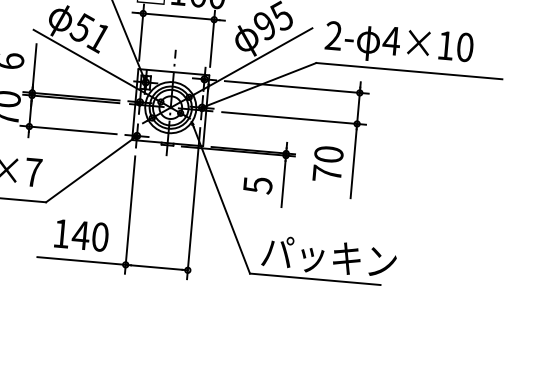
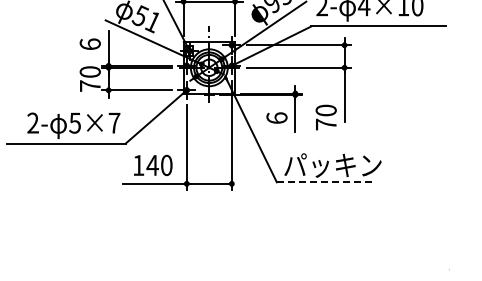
text: (327, 163) -> (325, 117), moved
text: (257, 185) -> (276, 118), 5 -> 6
line: (315, 279) -> (324, 182), solid -> dashed

